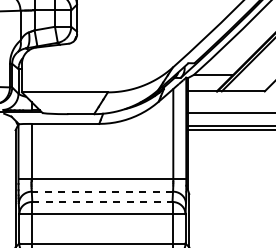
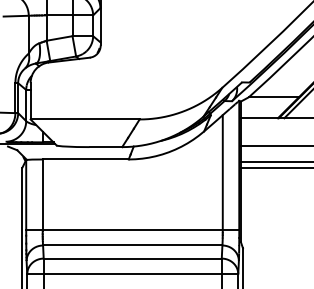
line: (102, 191) -> (132, 245), dashed -> solid
line: (102, 201) -> (132, 258), dashed -> solid

